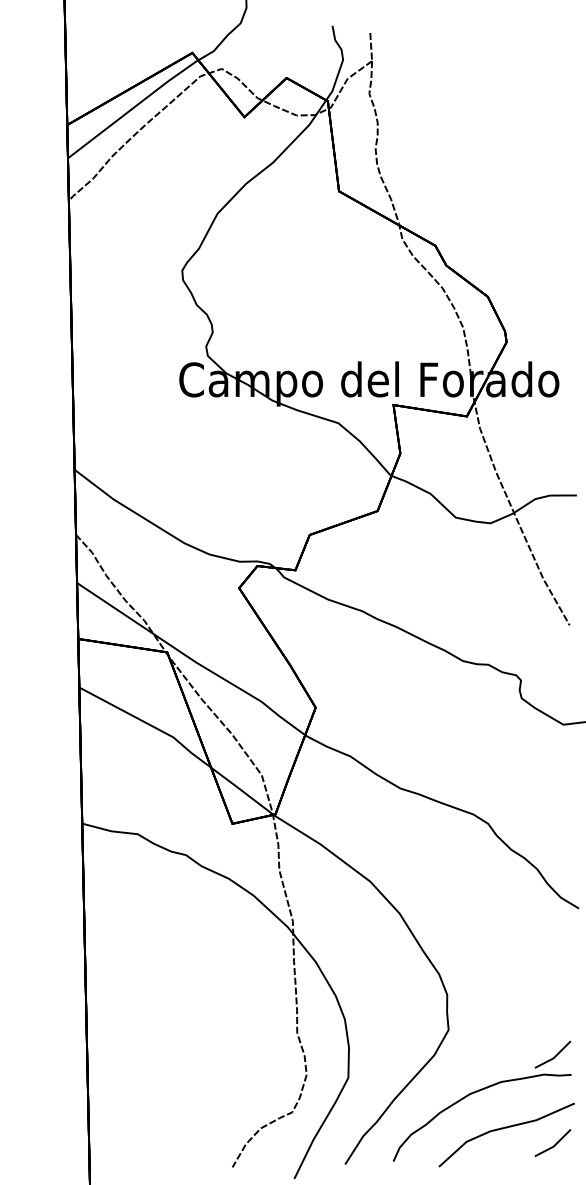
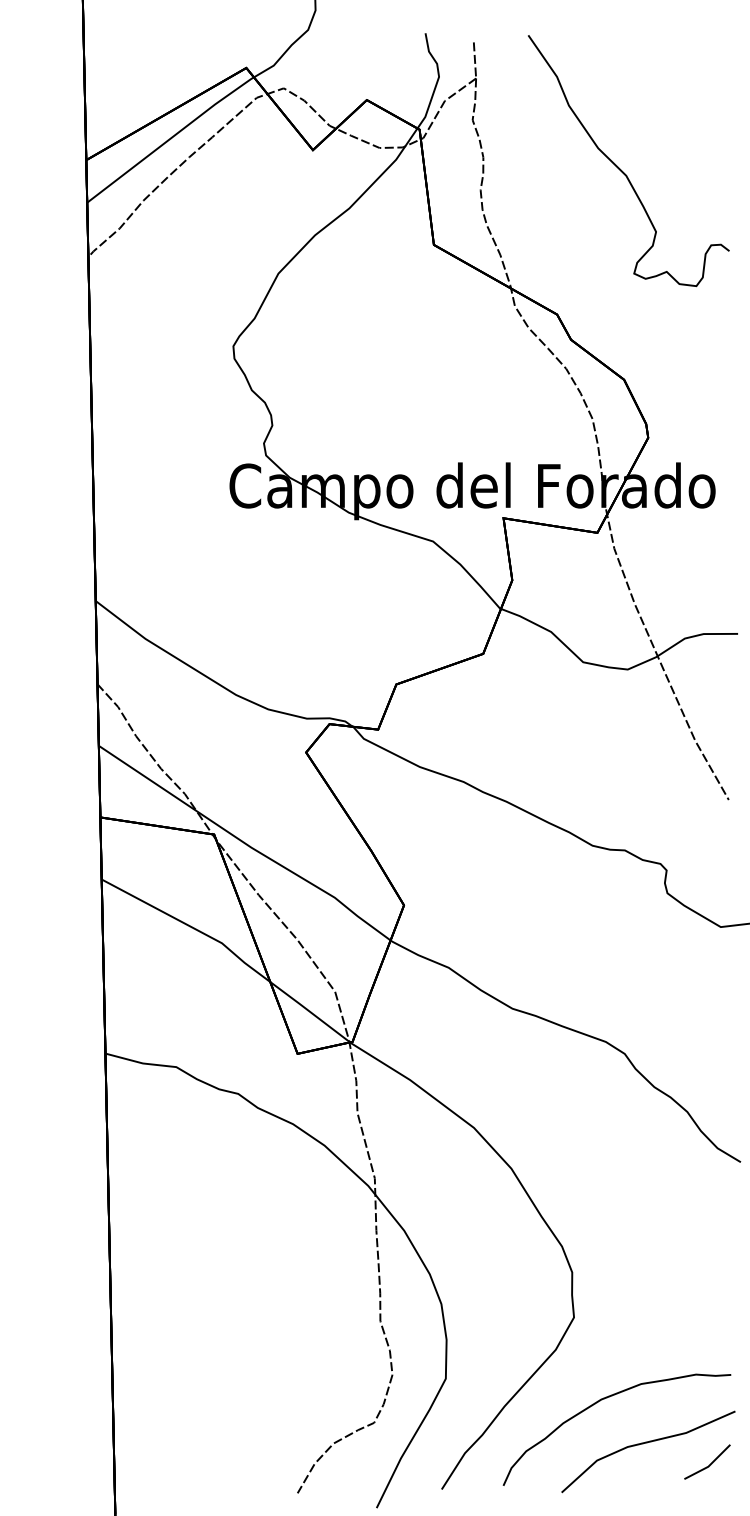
curve: (484, 131) -> (620, 168), added
line: (555, 1055) -> (710, 1350), removed

